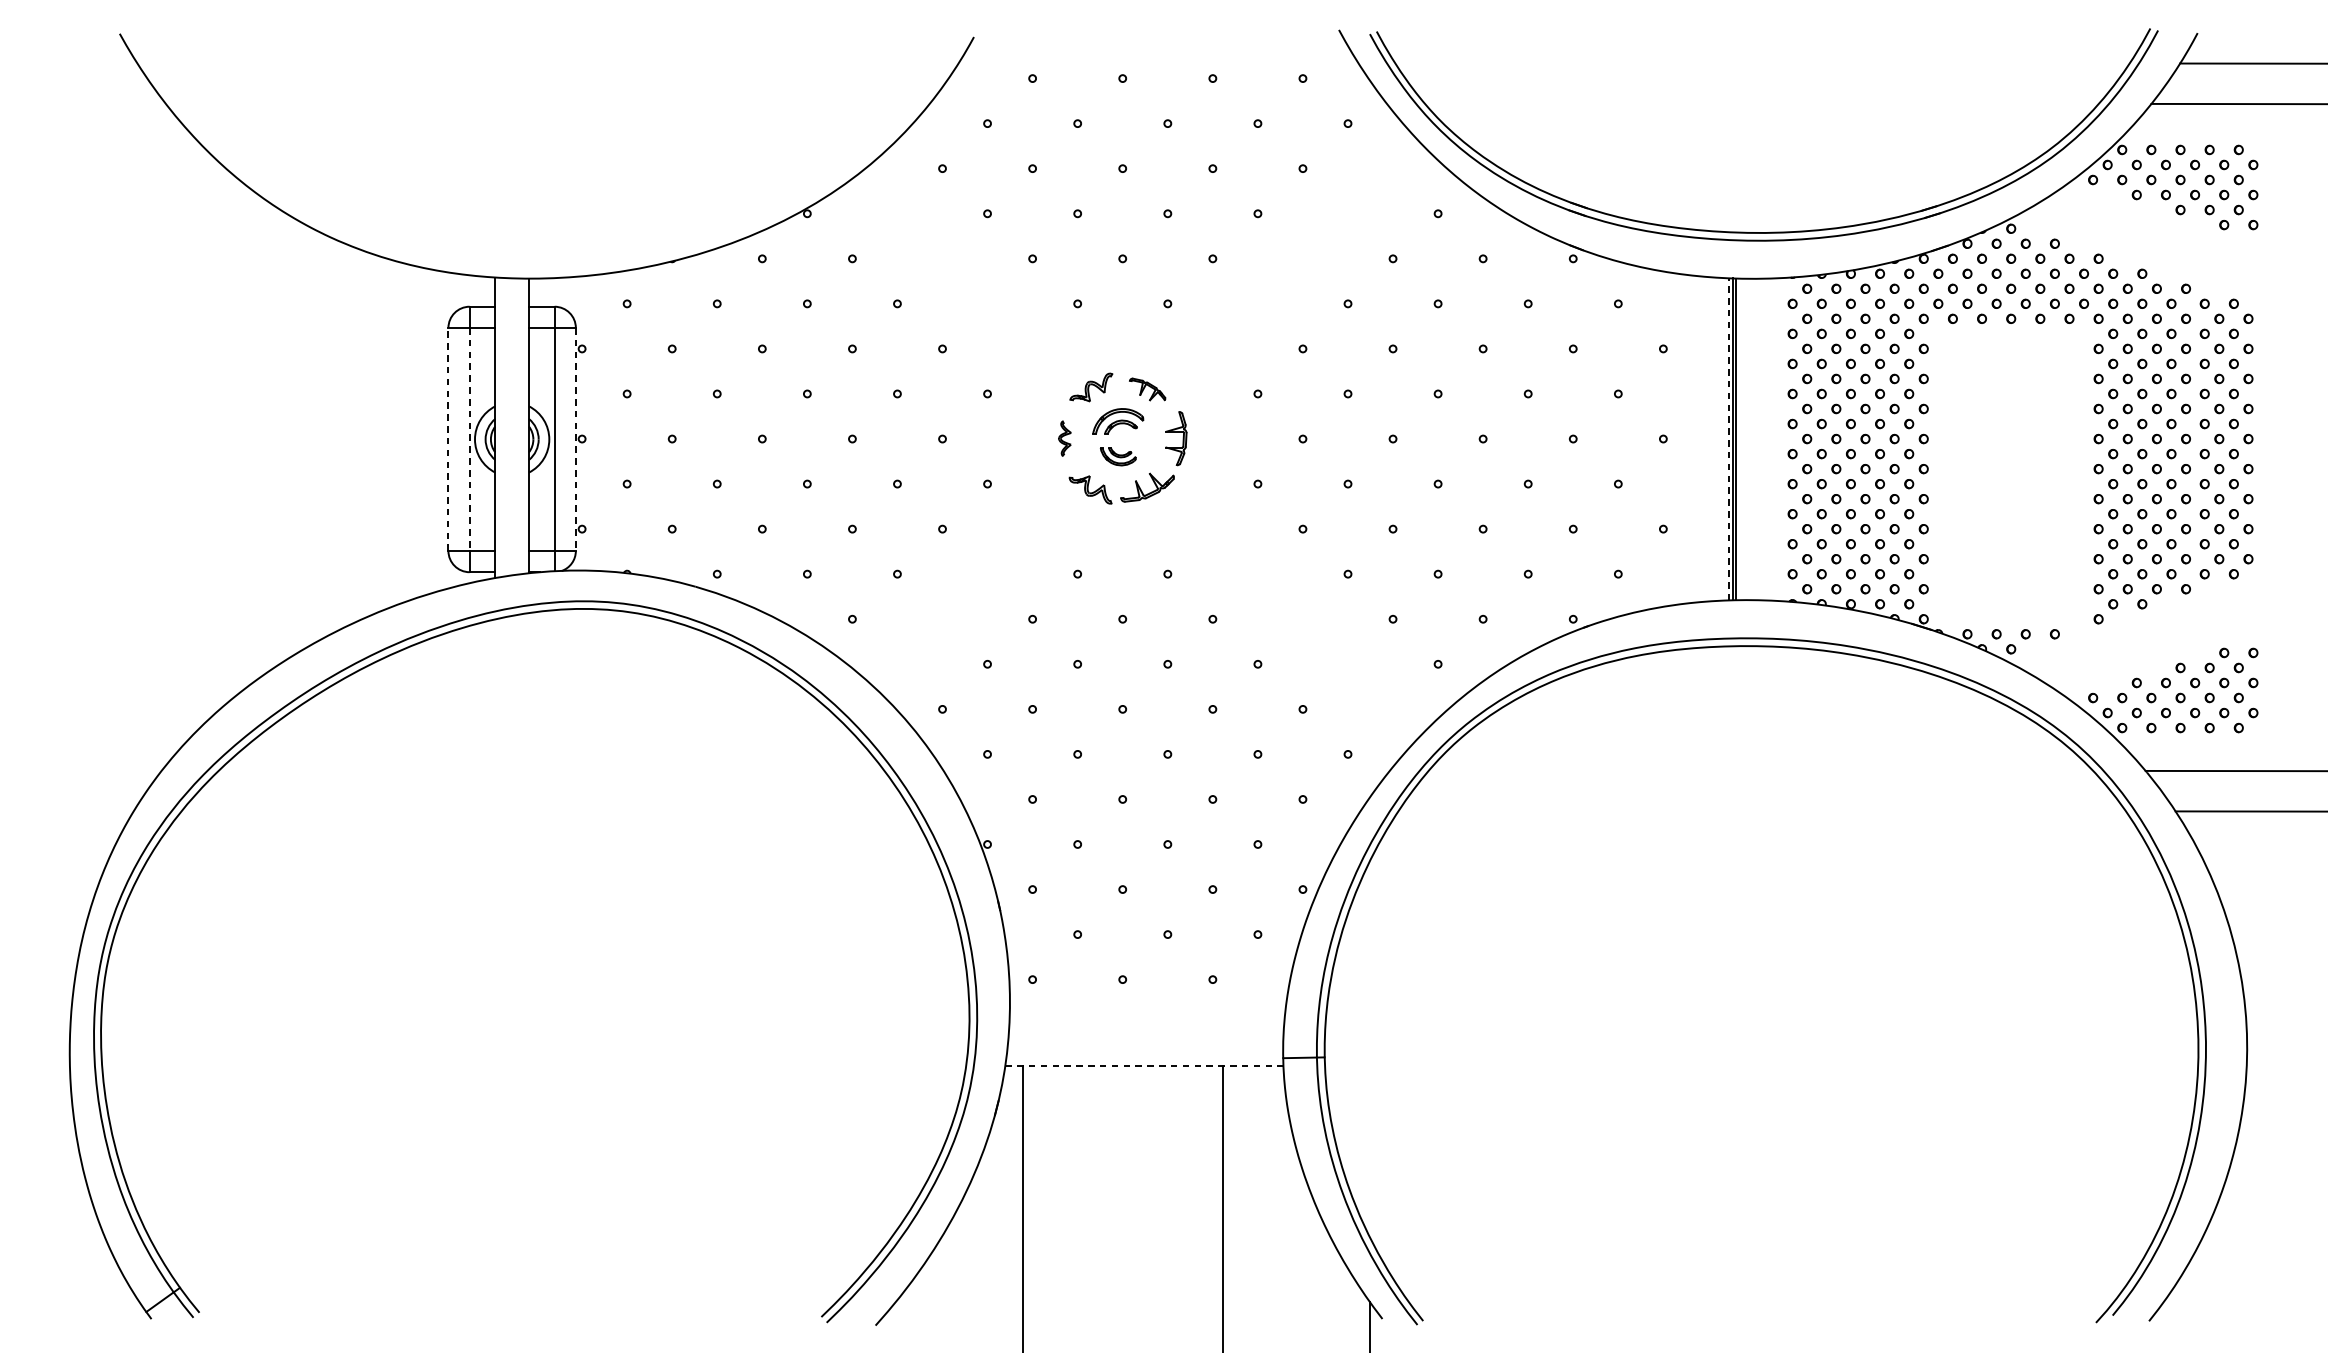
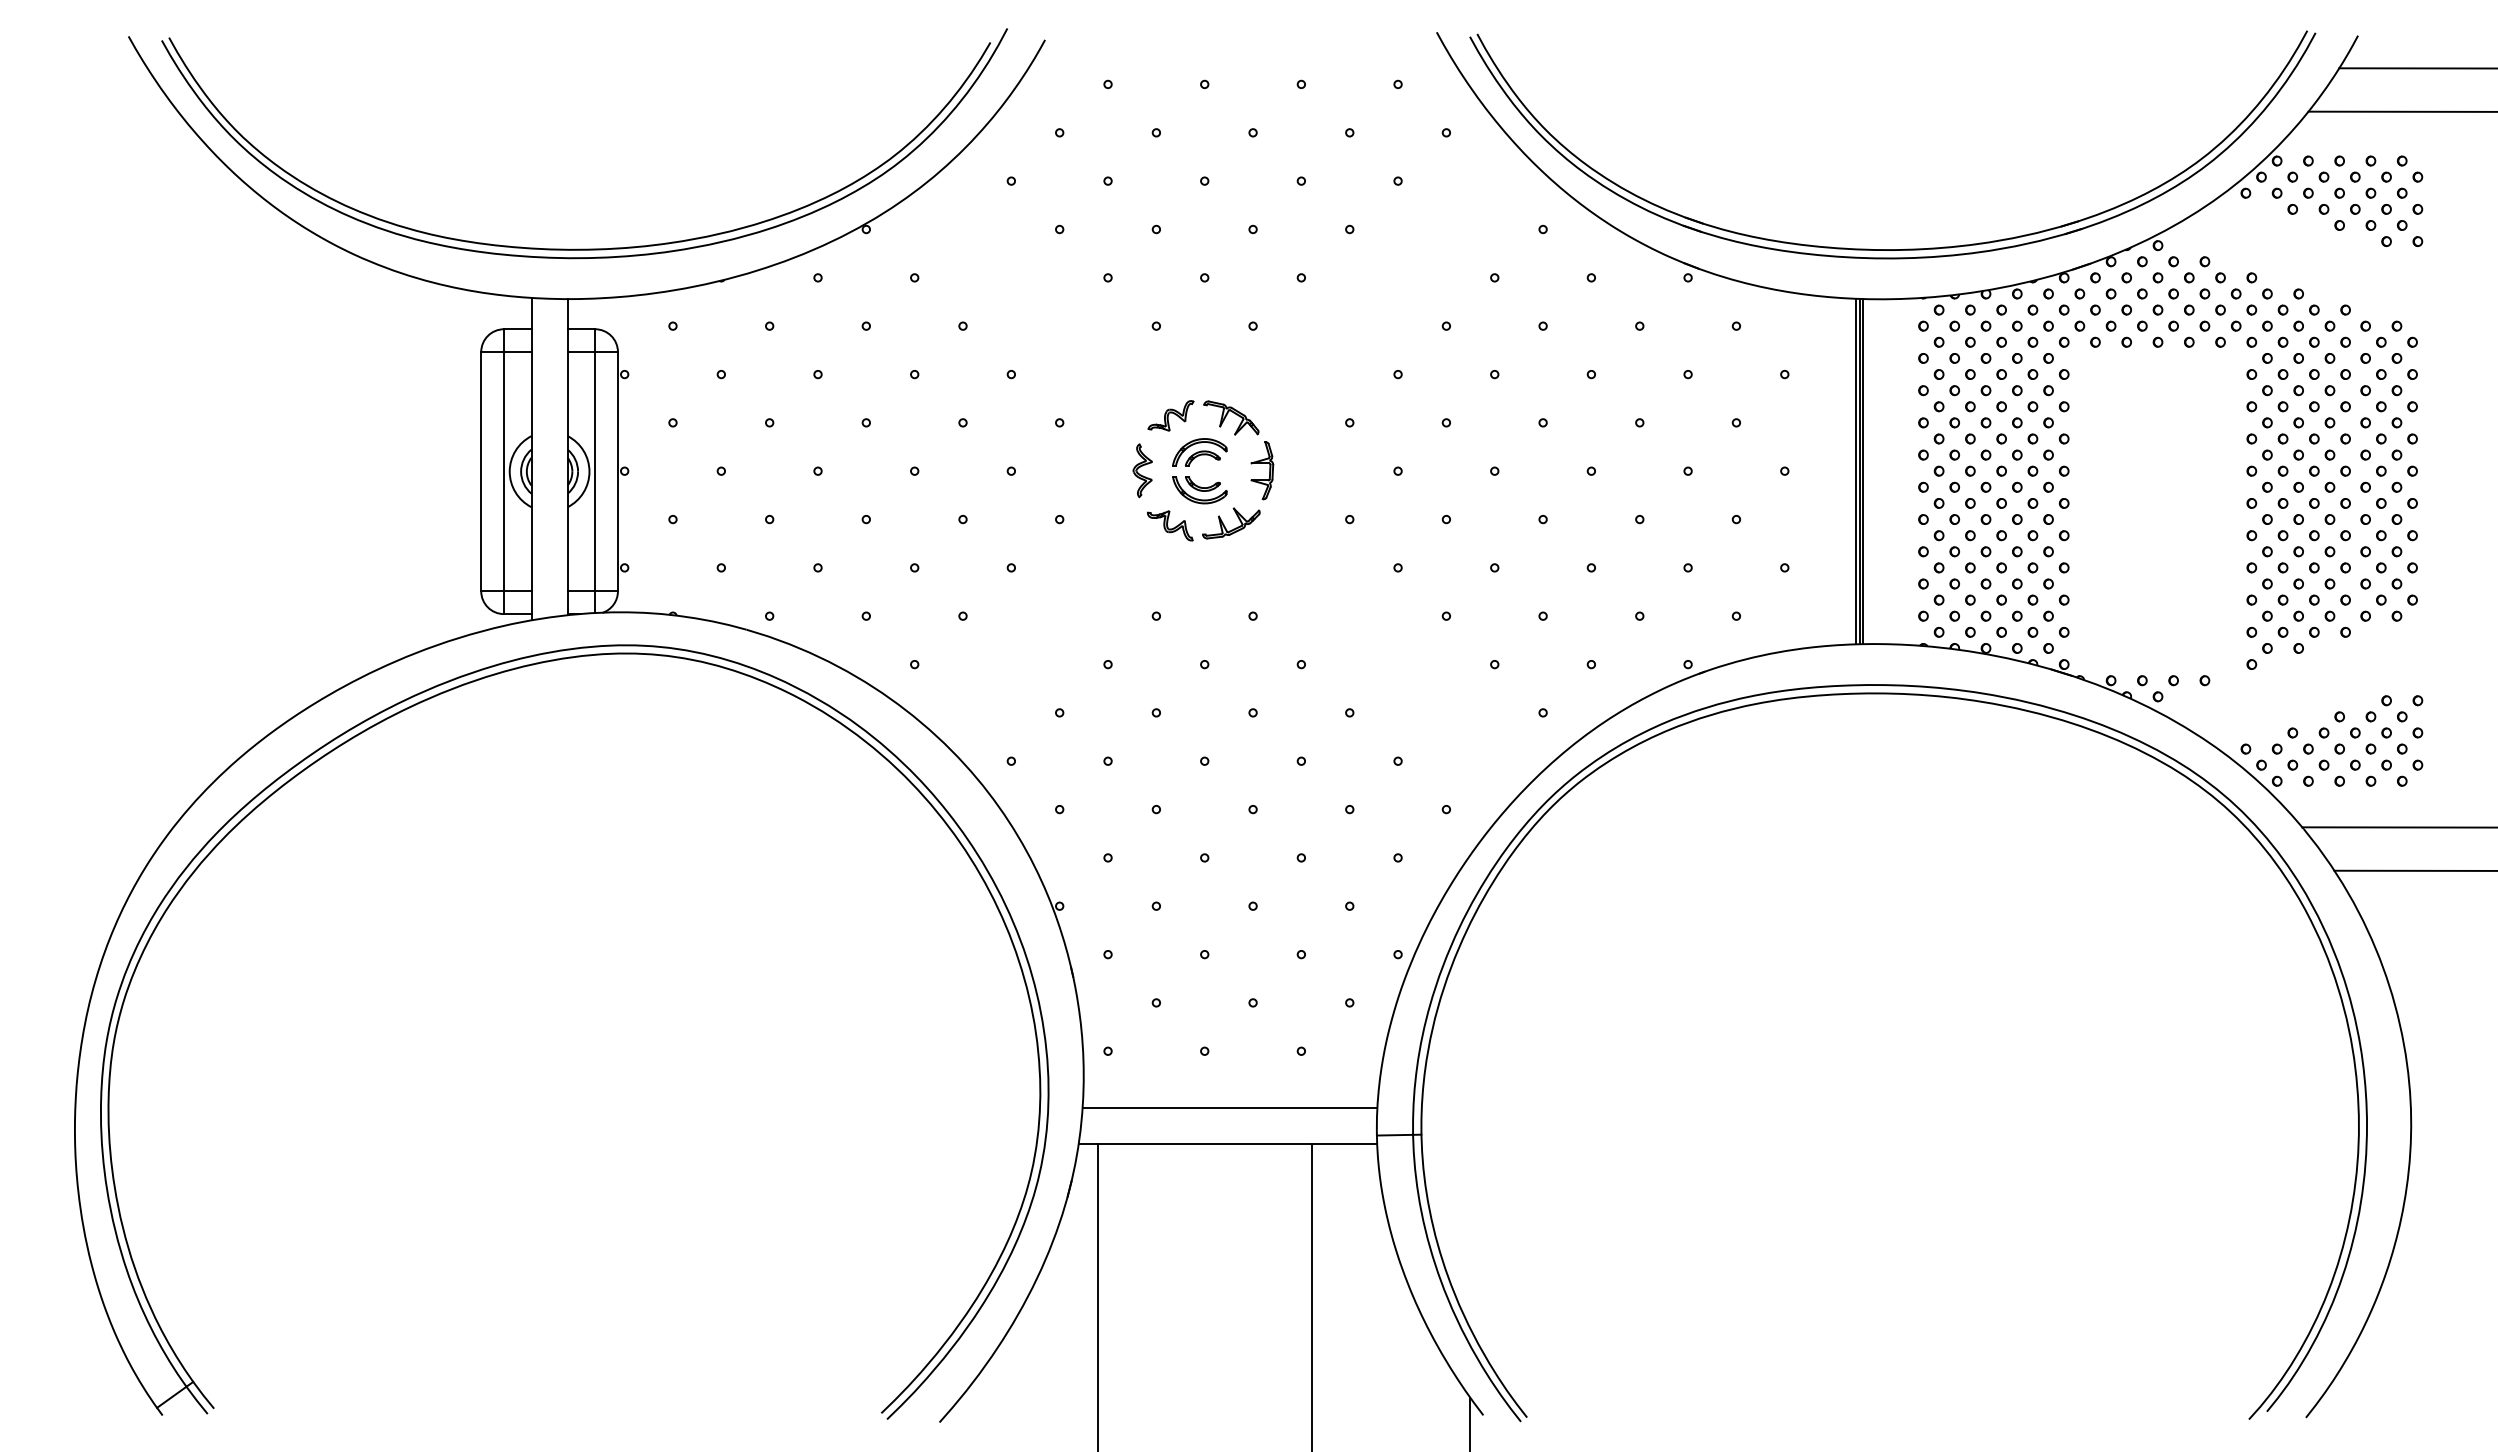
part: (544, 231) -> (584, 248), added
part: (1147, 388) -> (1231, 417), size x1.43
part: (1064, 438) -> (1142, 470), size x1.43
line: (448, 439) -> (481, 471), dashed -> solid
line: (470, 439) -> (504, 471), dashed -> solid
line: (575, 439) -> (617, 471), dashed -> solid
line: (1729, 439) -> (1855, 471), dashed -> solid
part: (1117, 457) -> (1199, 490), size x1.43
line: (1145, 1032) -> (1229, 1108), added
line: (1144, 1066) -> (1228, 1144), dashed -> solid

